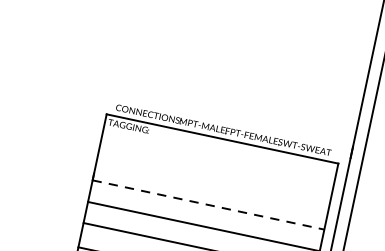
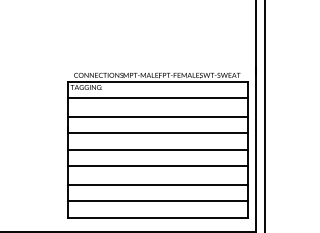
line: (217, 160) -> (157, 98), added
line: (212, 184) -> (157, 117), added
line: (207, 205) -> (157, 133), dashed -> solid

